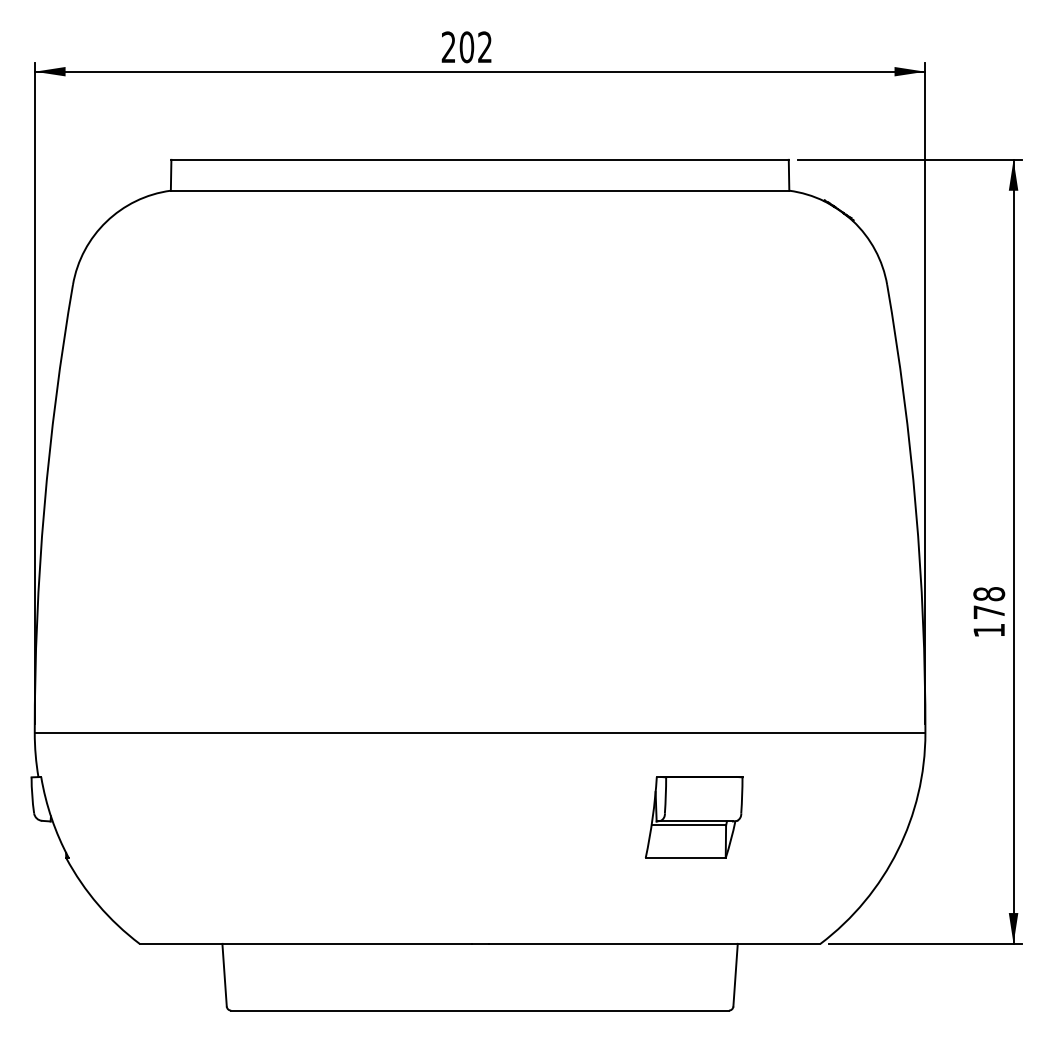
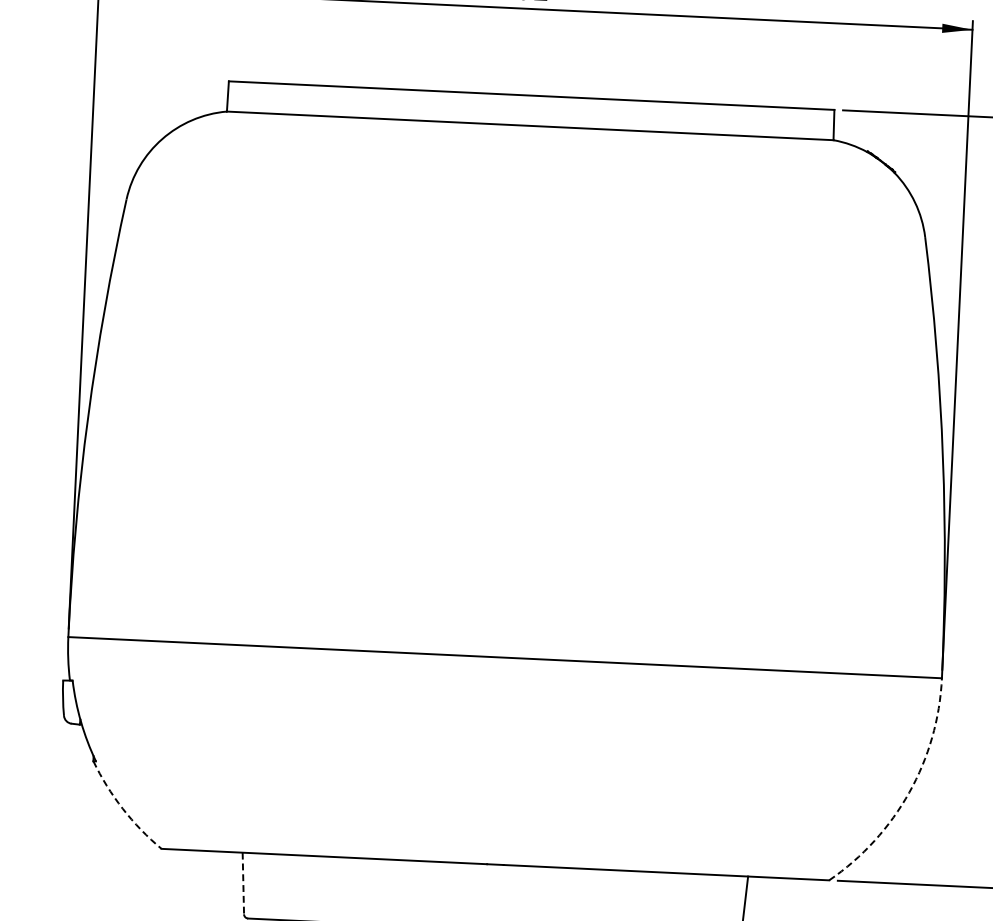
part: (694, 817) -> (711, 750), removed
arc: (897, 850) -> (909, 792), solid -> dashed
arc: (98, 904) -> (122, 808), solid -> dashed
line: (224, 975) -> (243, 883), solid -> dashed

